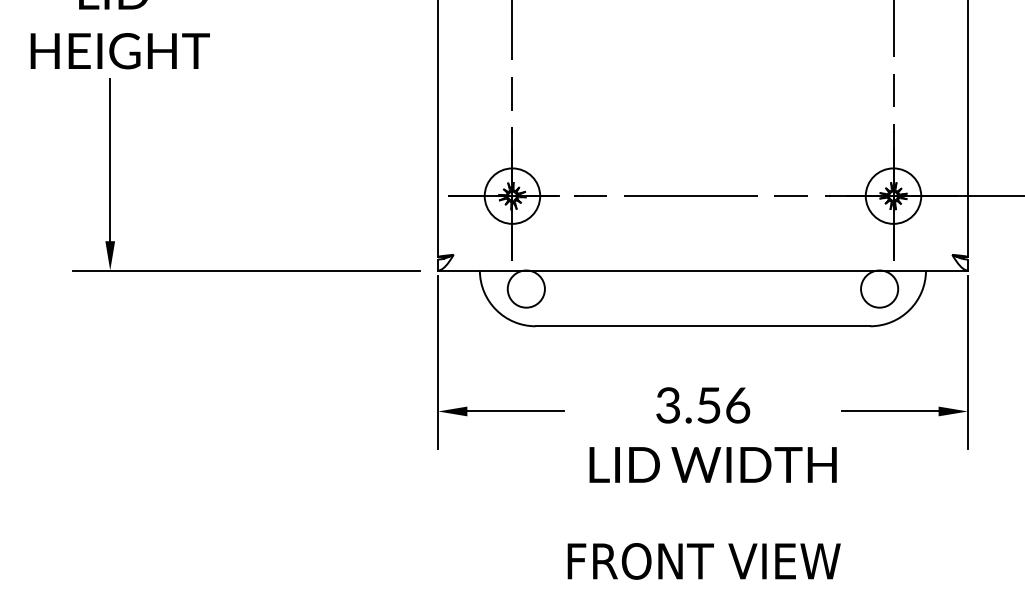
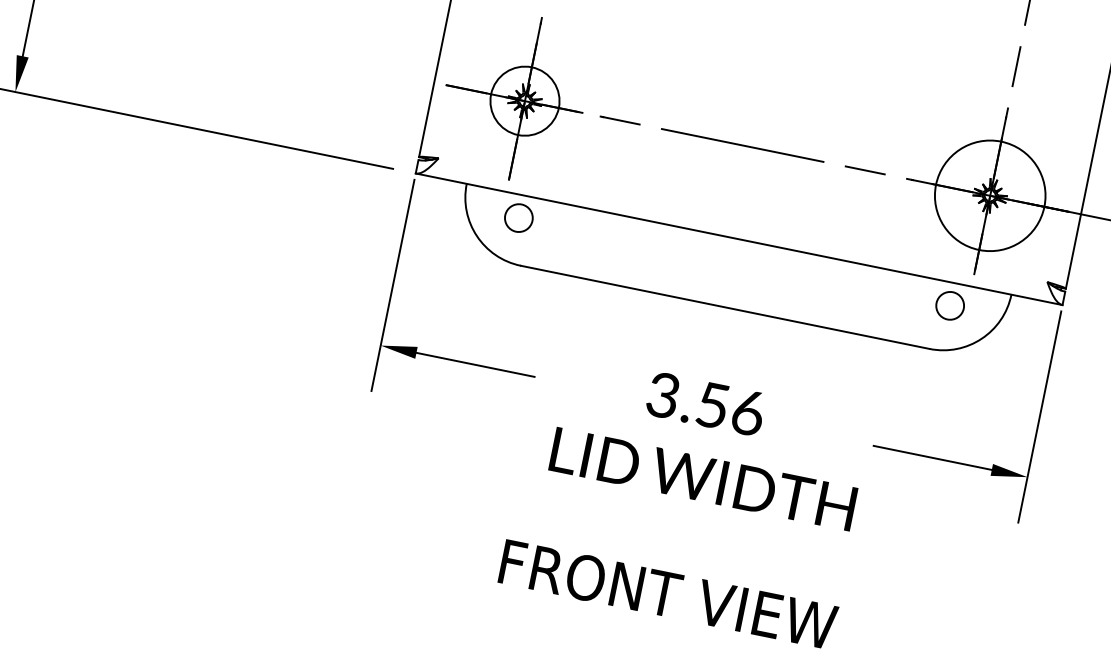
circle: (893, 195) -> (990, 195), size x1.6
circle: (525, 288) -> (517, 217), size x0.6
circle: (879, 288) -> (950, 305), size x0.6

